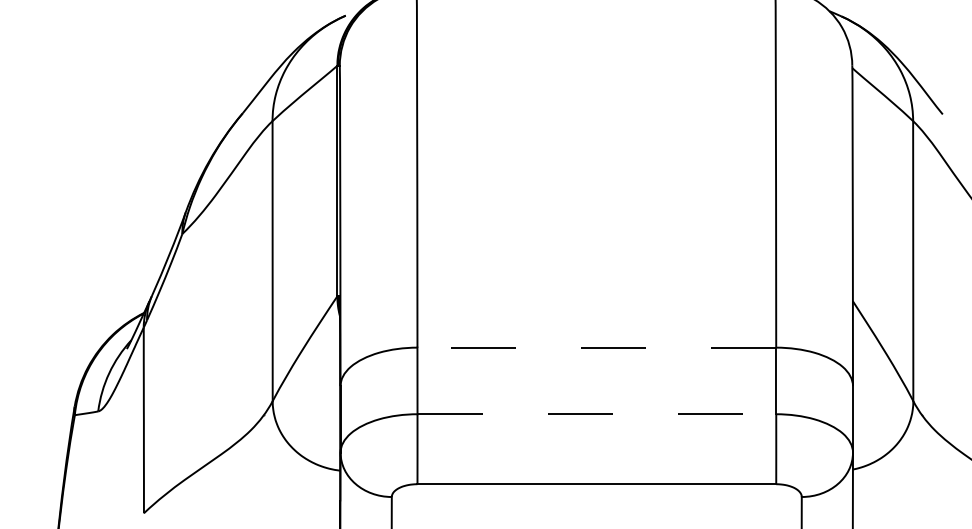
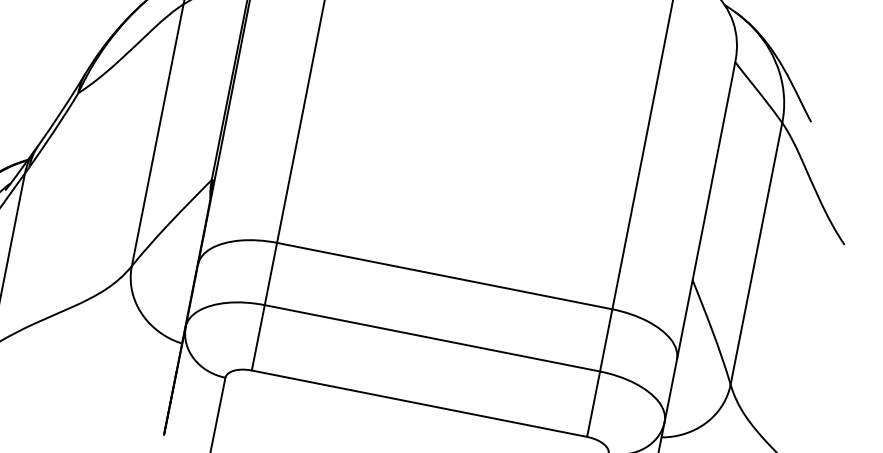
line: (596, 347) -> (444, 275), dashed -> solid
line: (597, 414) -> (432, 338), dashed -> solid

